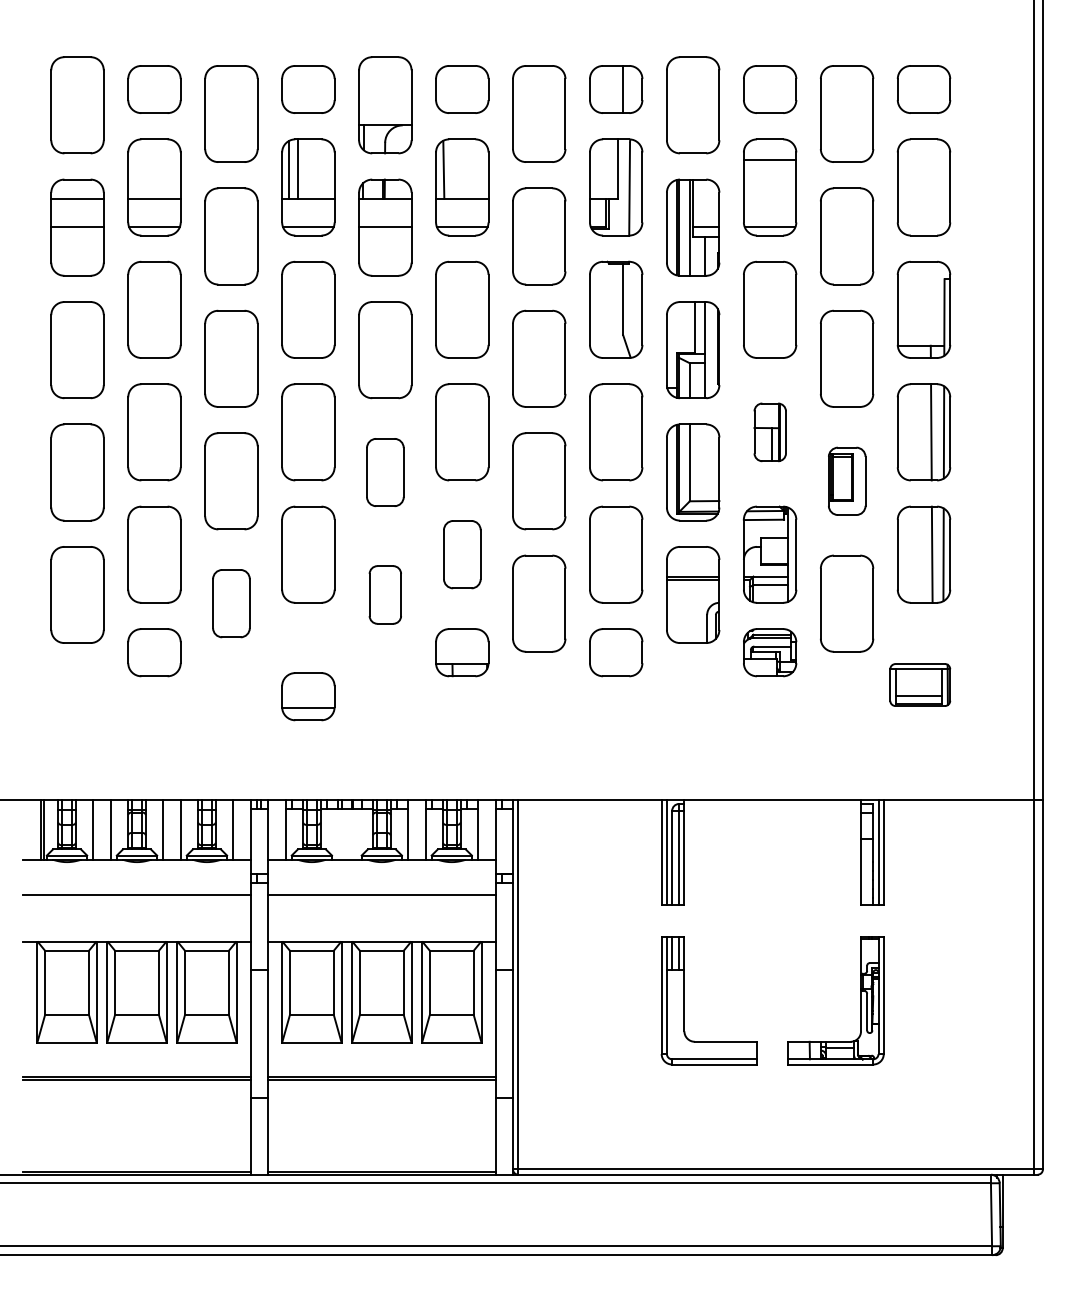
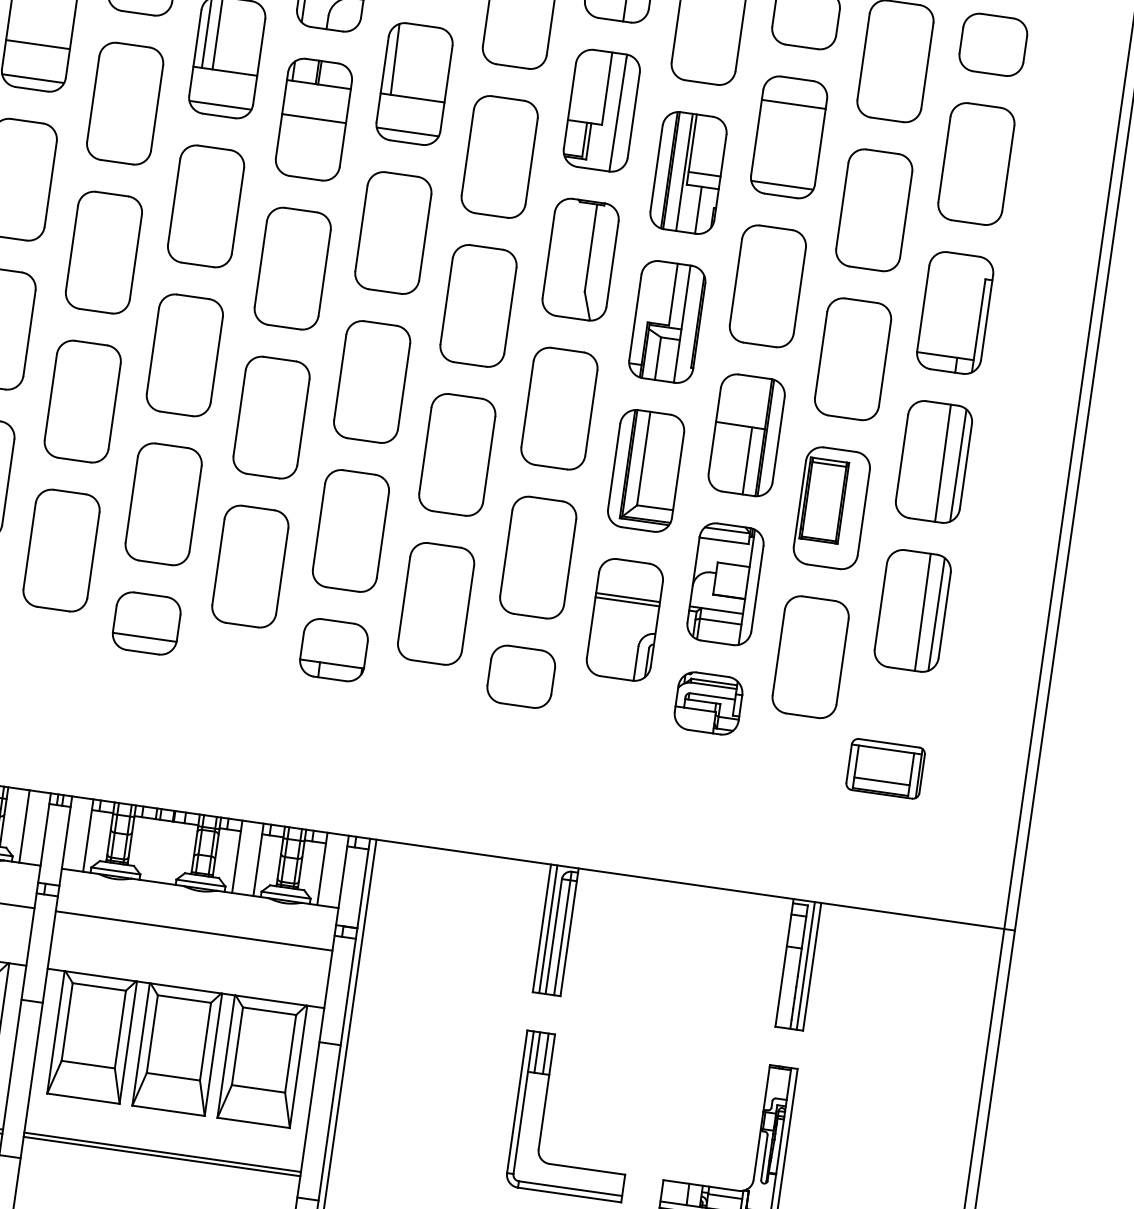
part: (770, 432) -> (747, 435), size x1.67
part: (385, 472) -> (271, 417), size x1.43
part: (847, 481) -> (832, 508), size x1.43
part: (462, 554) -> (351, 530), size x1.43
part: (385, 594) -> (250, 566), size x1.67
part: (231, 603) -> (61, 550), size x1.43
part: (308, 696) -> (146, 623), moved

